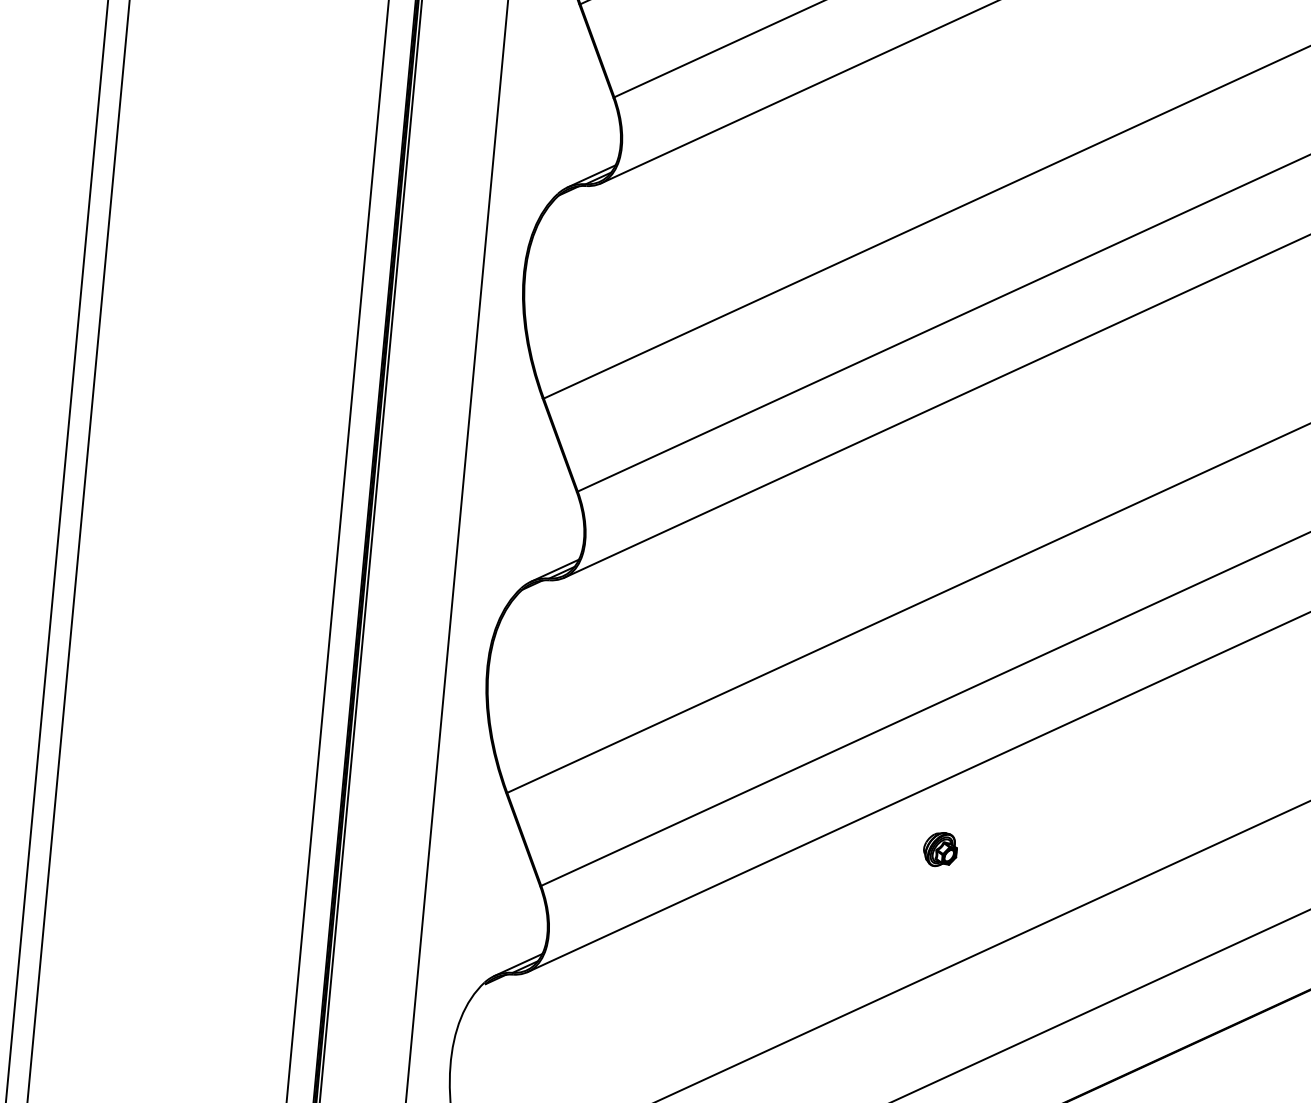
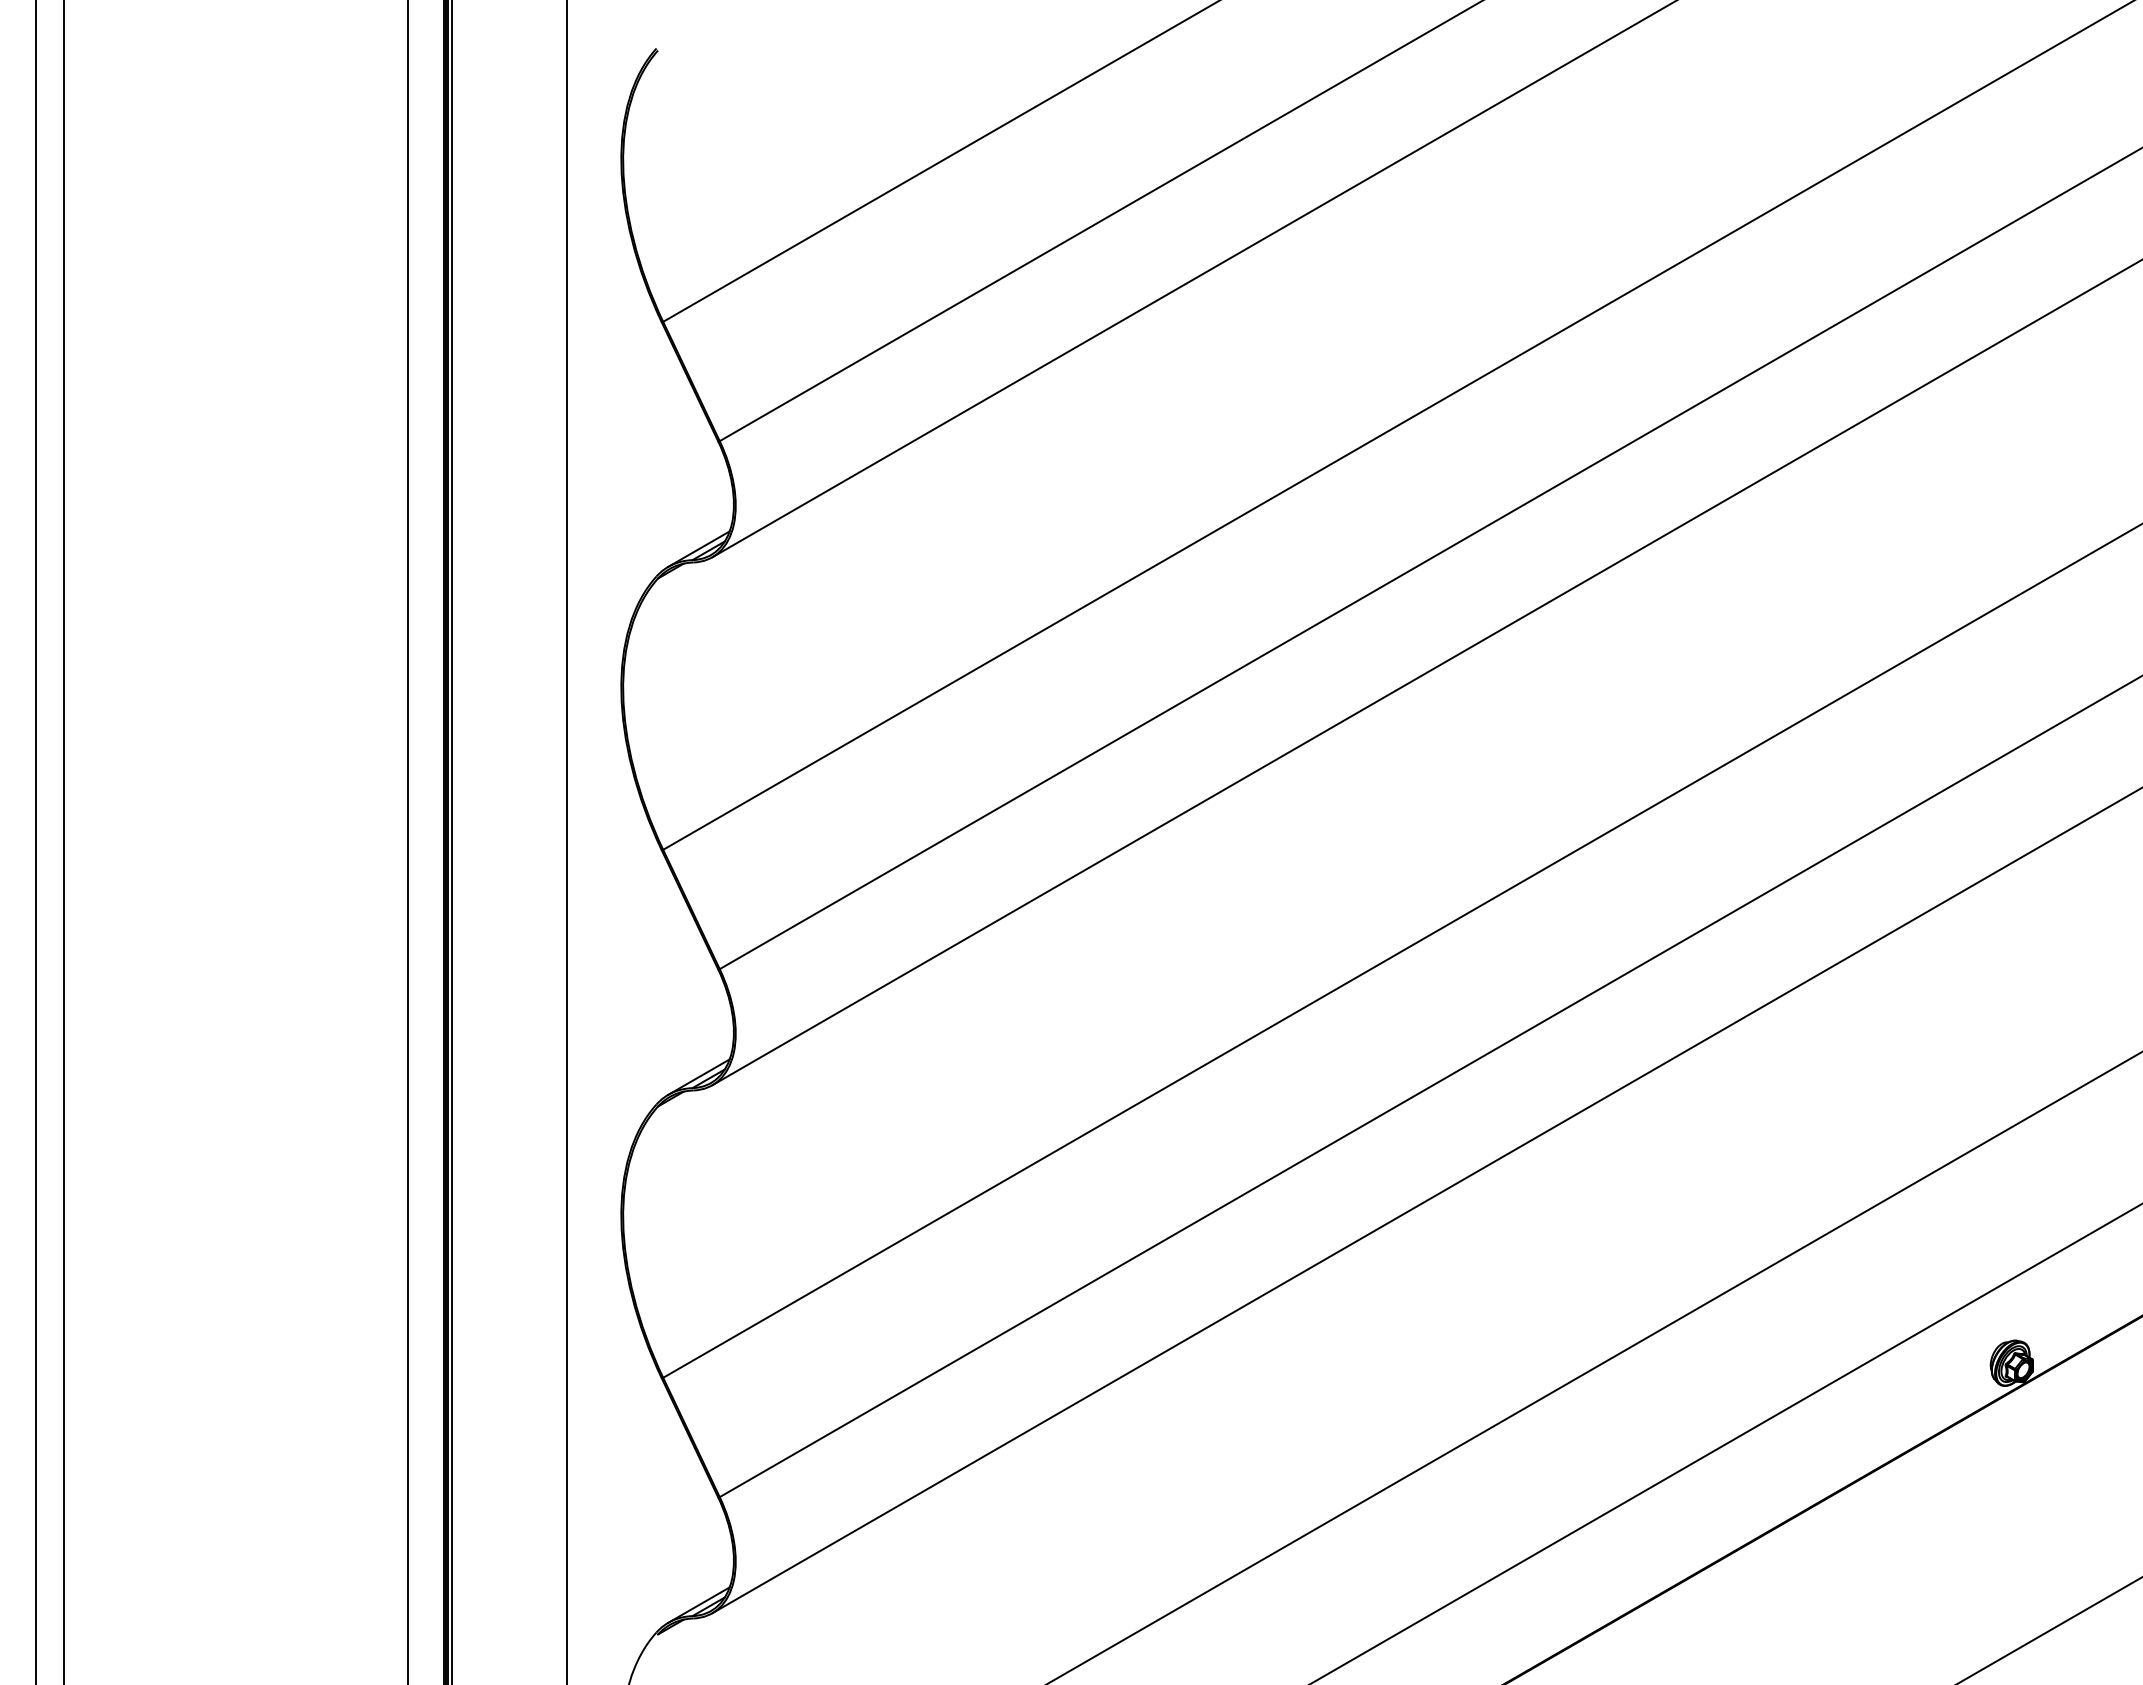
part: (939, 849) -> (1244, 1399), removed

